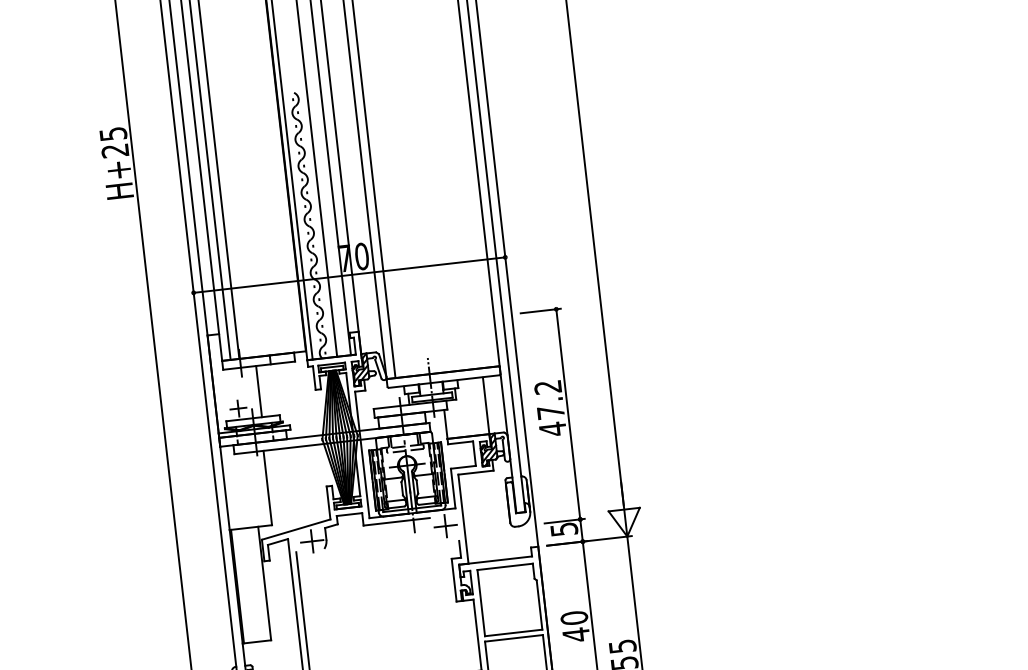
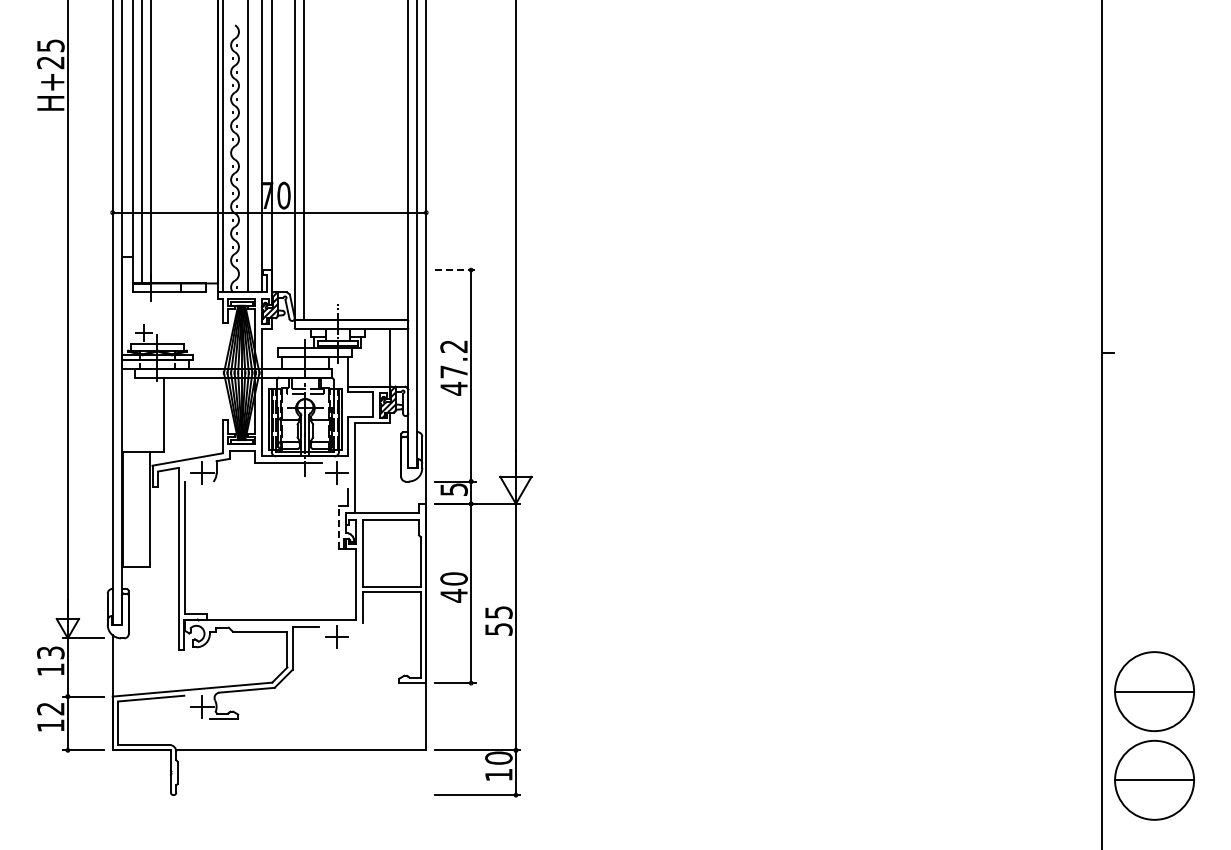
line: (540, 311) -> (455, 270), solid -> dashed
line: (259, 390) -> (166, 317), removed
line: (453, 580) -> (338, 527), solid -> dashed

